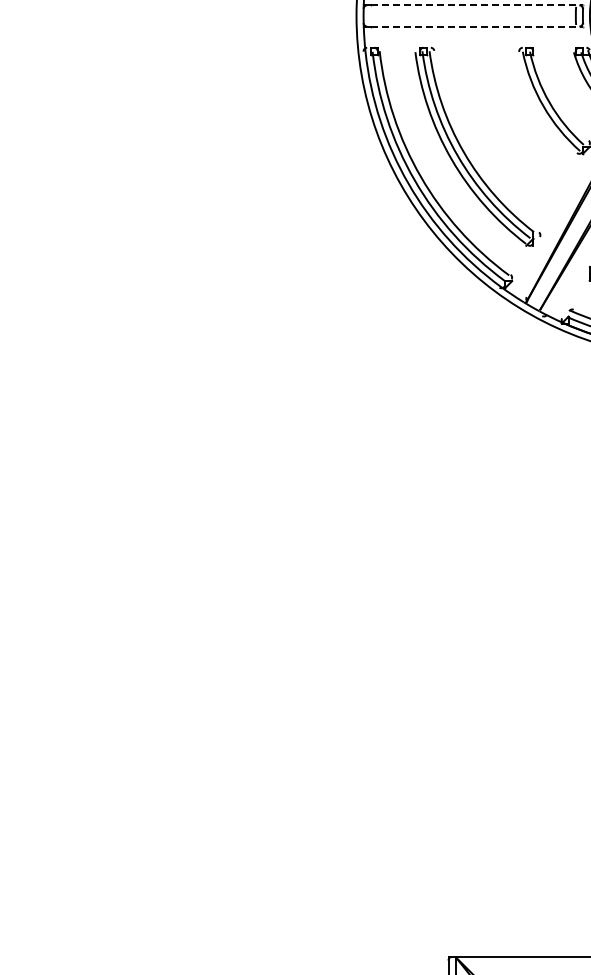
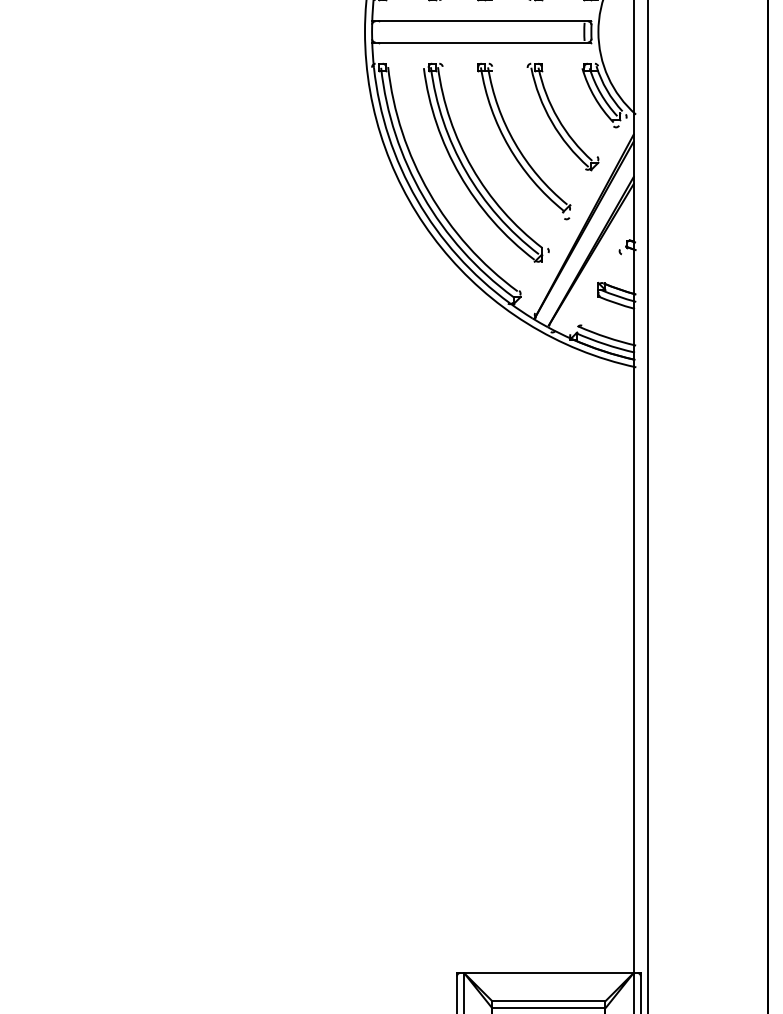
line: (477, 5) -> (485, 21), dashed -> solid
line: (477, 26) -> (485, 42), dashed -> solid
part: (510, 130) -> (518, 146), added

